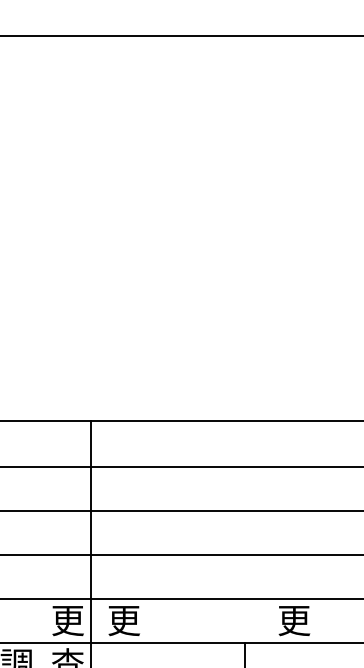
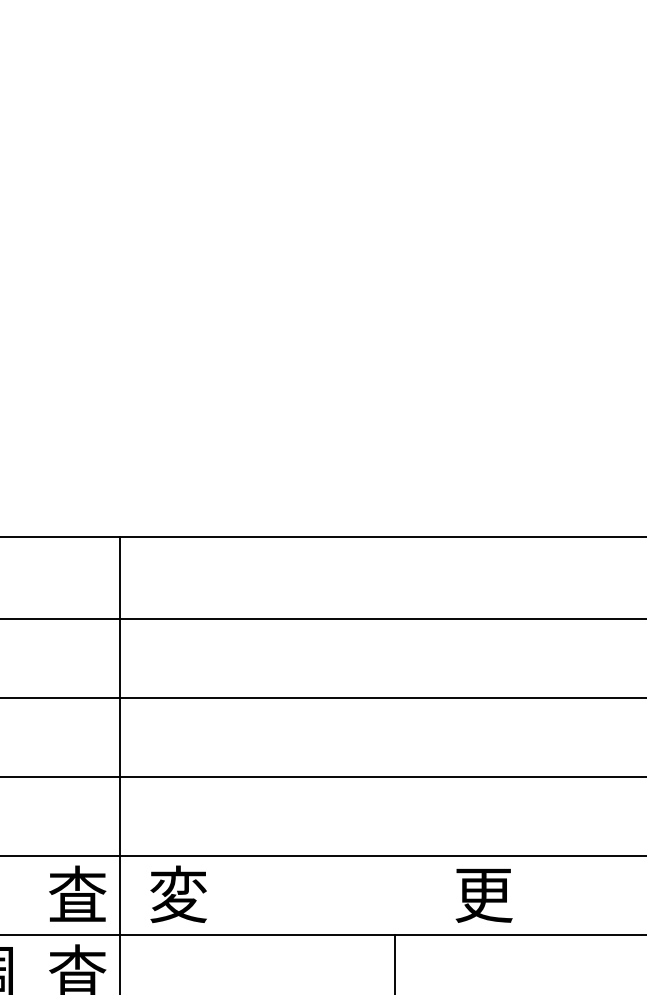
text: (67, 620) -> (77, 894), 更 -> 査
text: (124, 620) -> (179, 894), 更 -> 変

